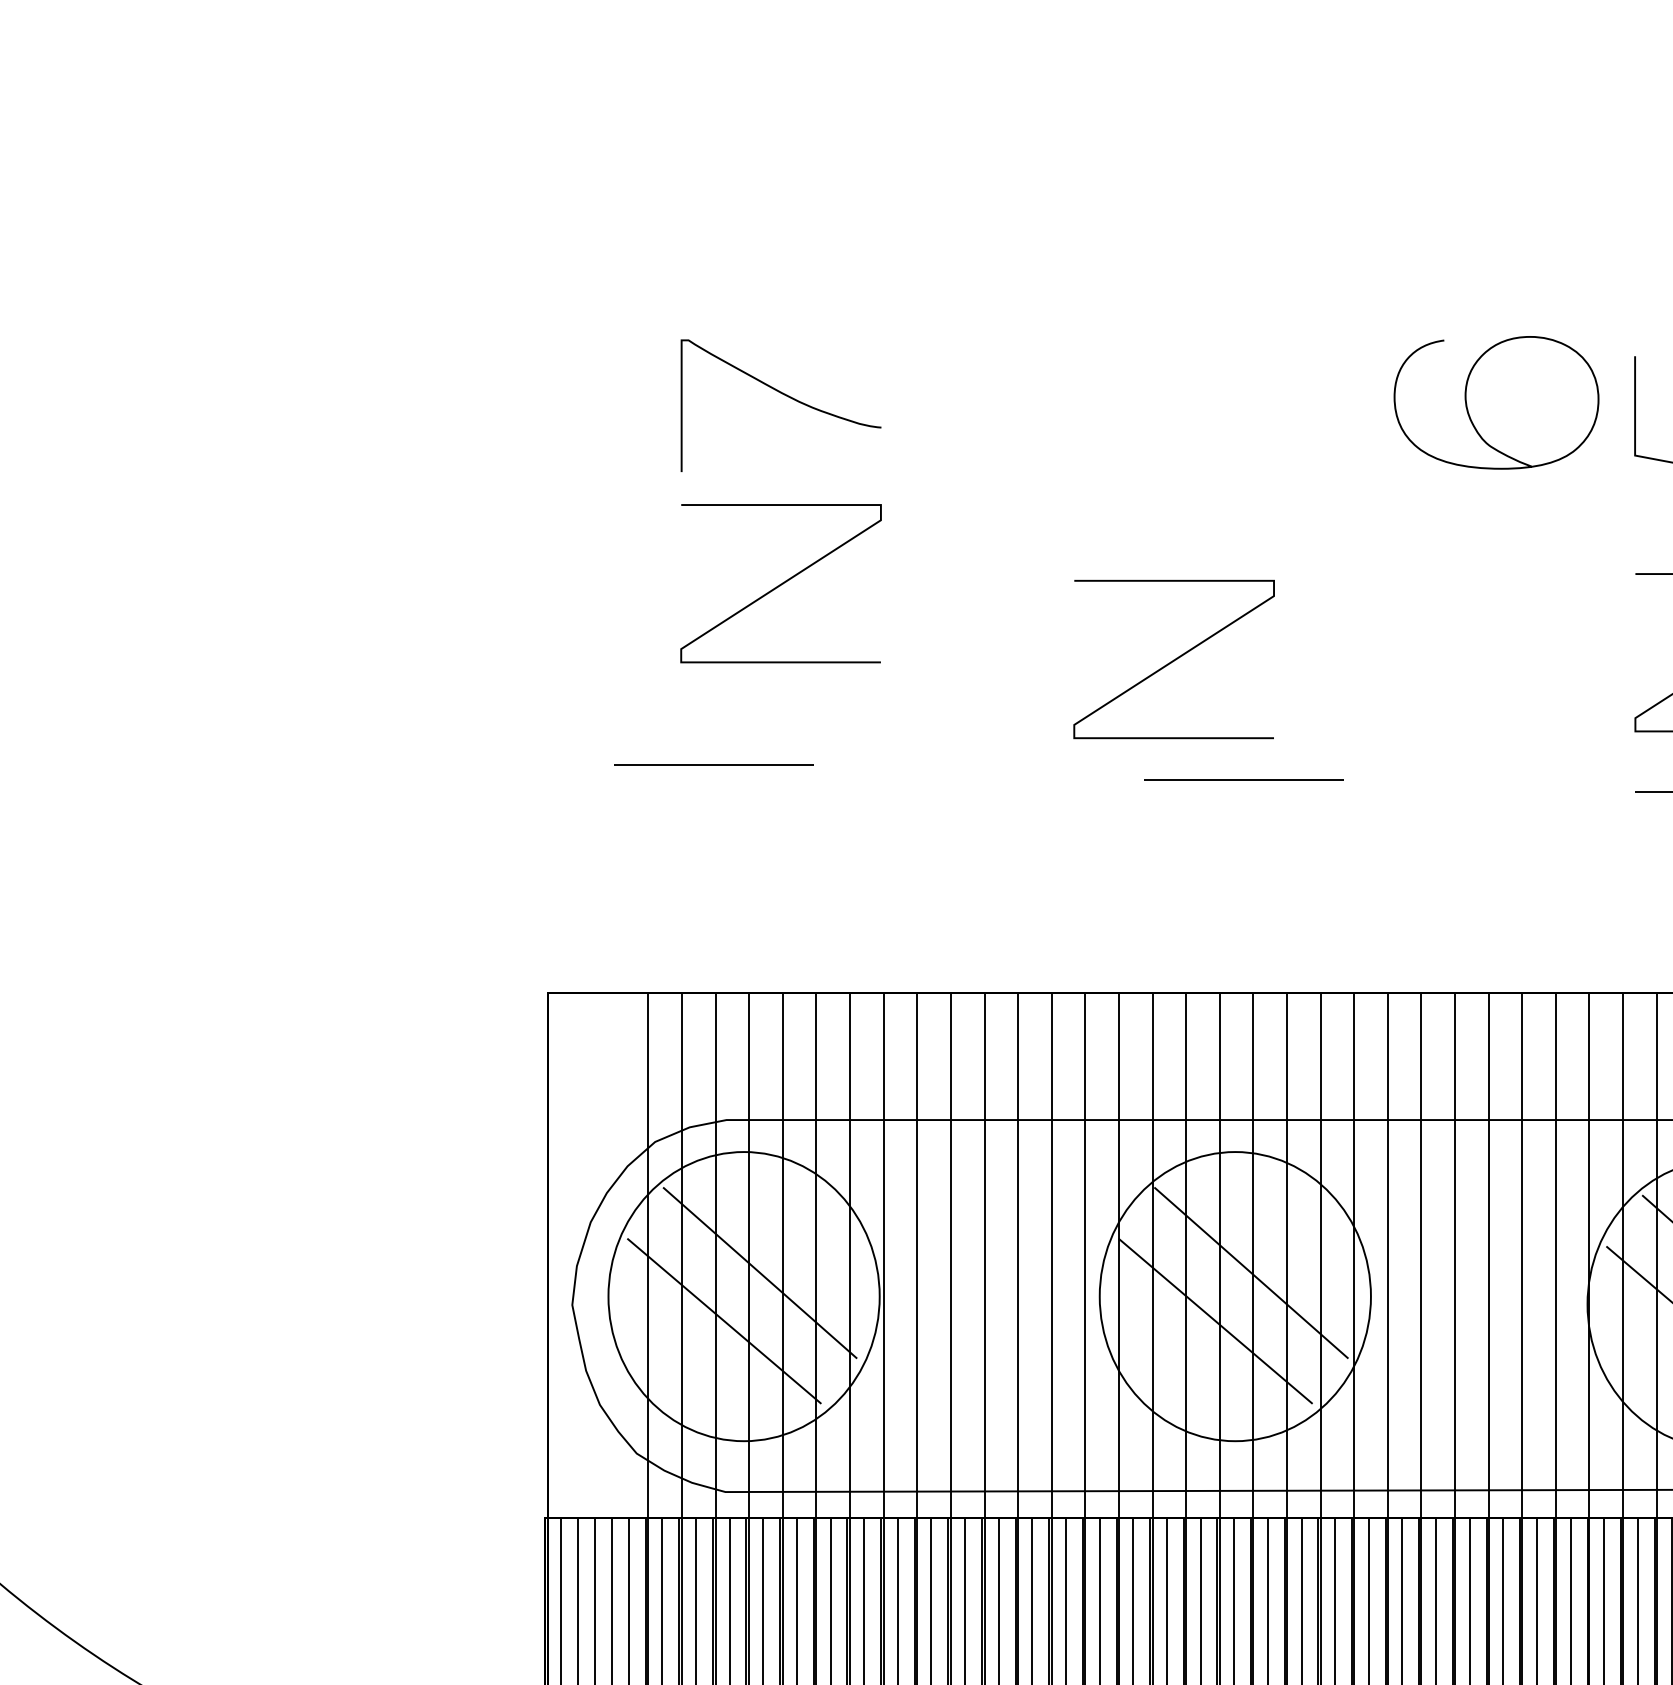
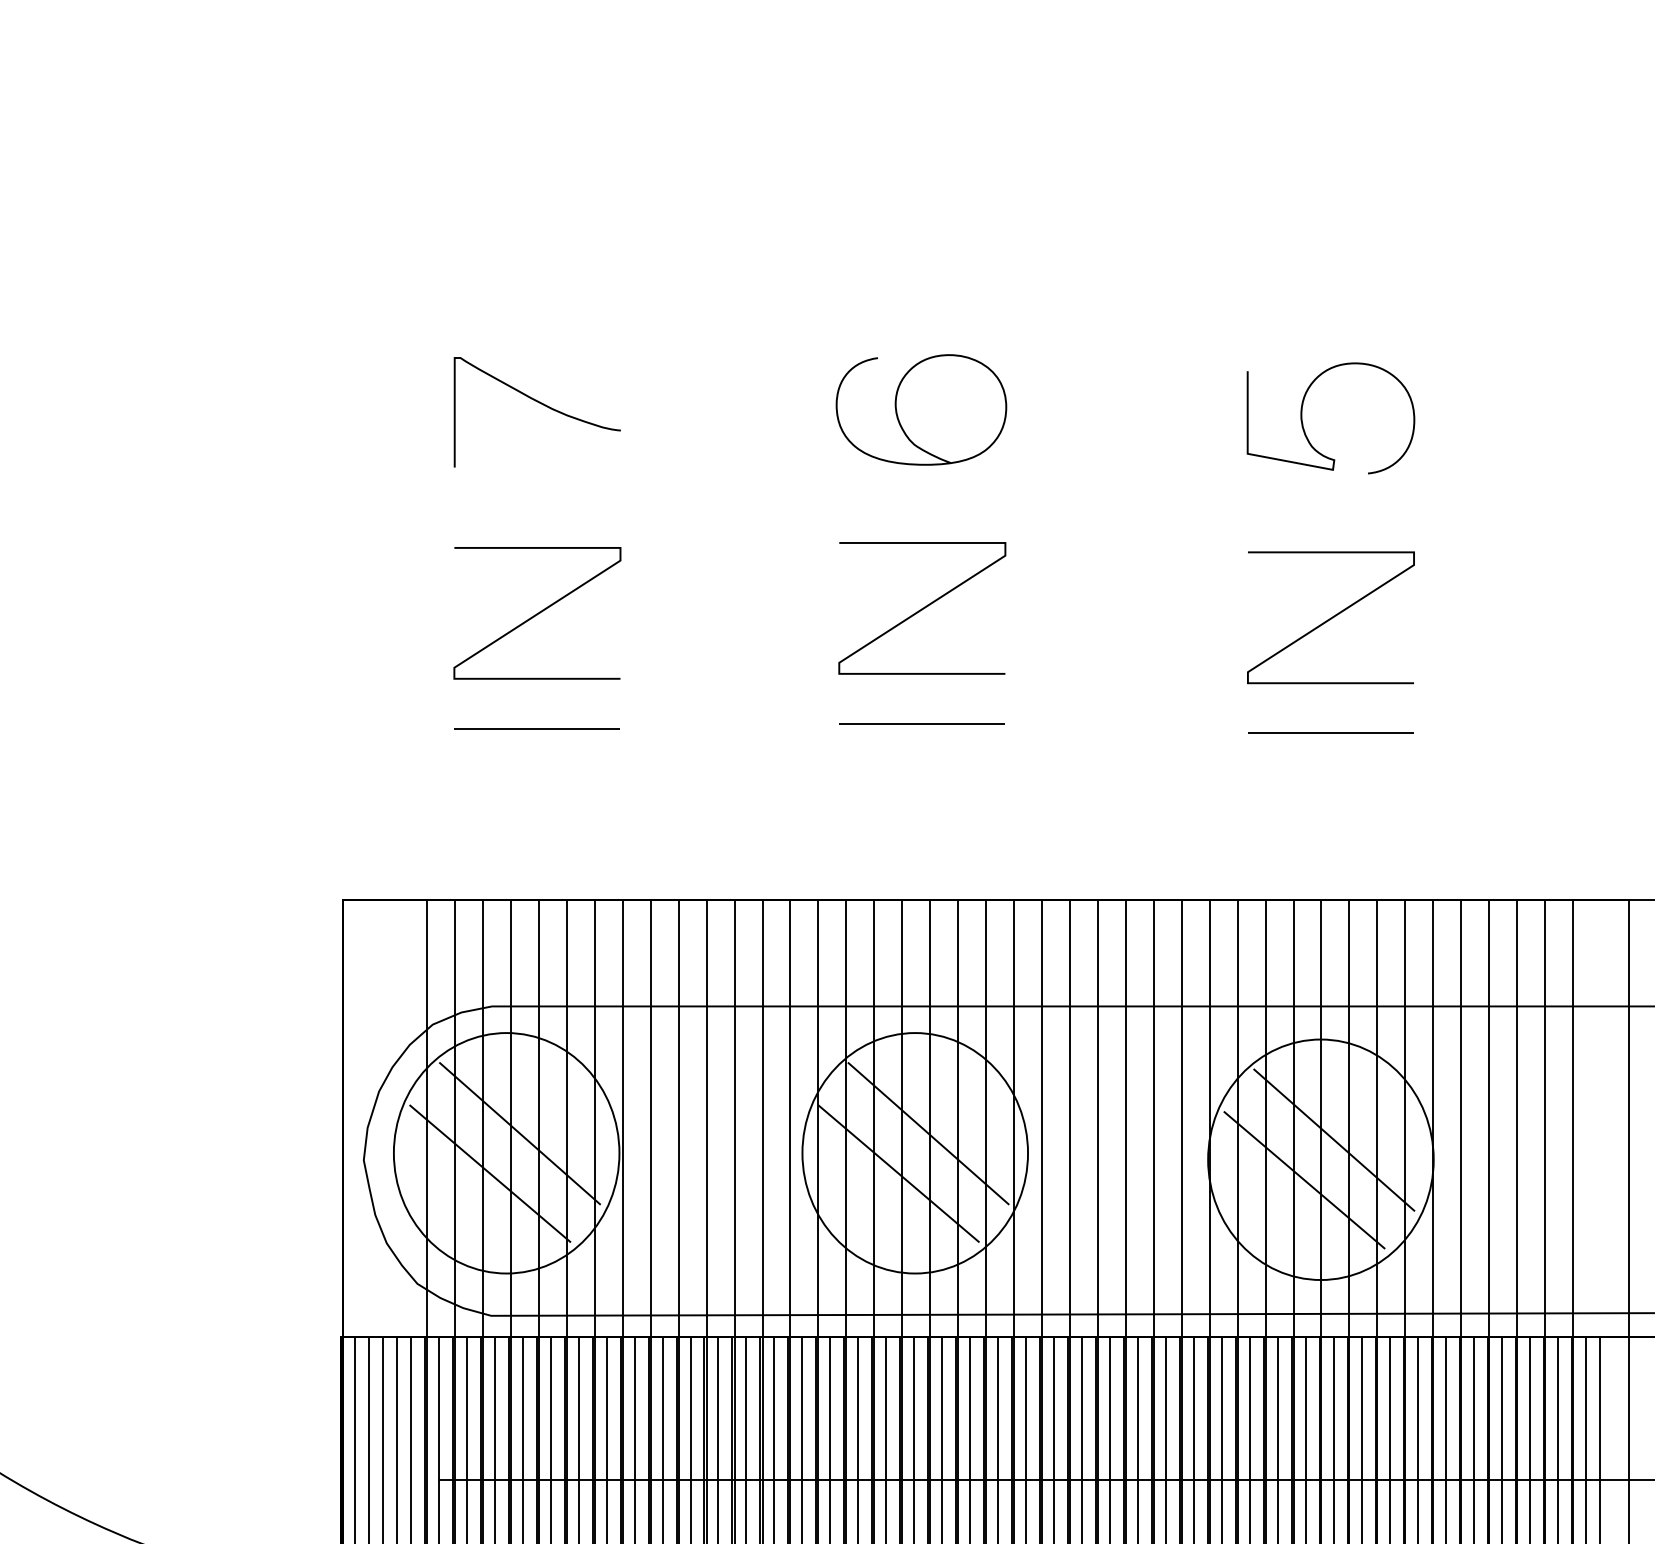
curve: (1467, 403) -> (897, 410), moved
curve: (781, 583) -> (537, 613), moved
curve: (1174, 659) -> (922, 608), moved
line: (712, 764) -> (536, 728), moved

